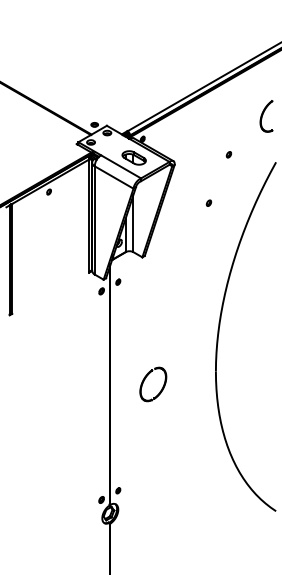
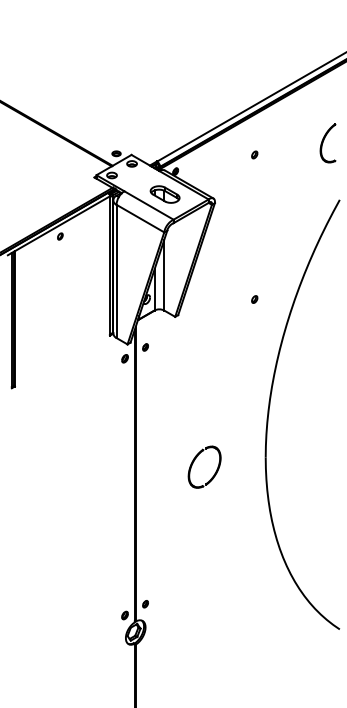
part: (228, 154) -> (254, 154), moved
part: (208, 202) -> (254, 298), moved
part: (153, 384) -> (204, 467), moved

